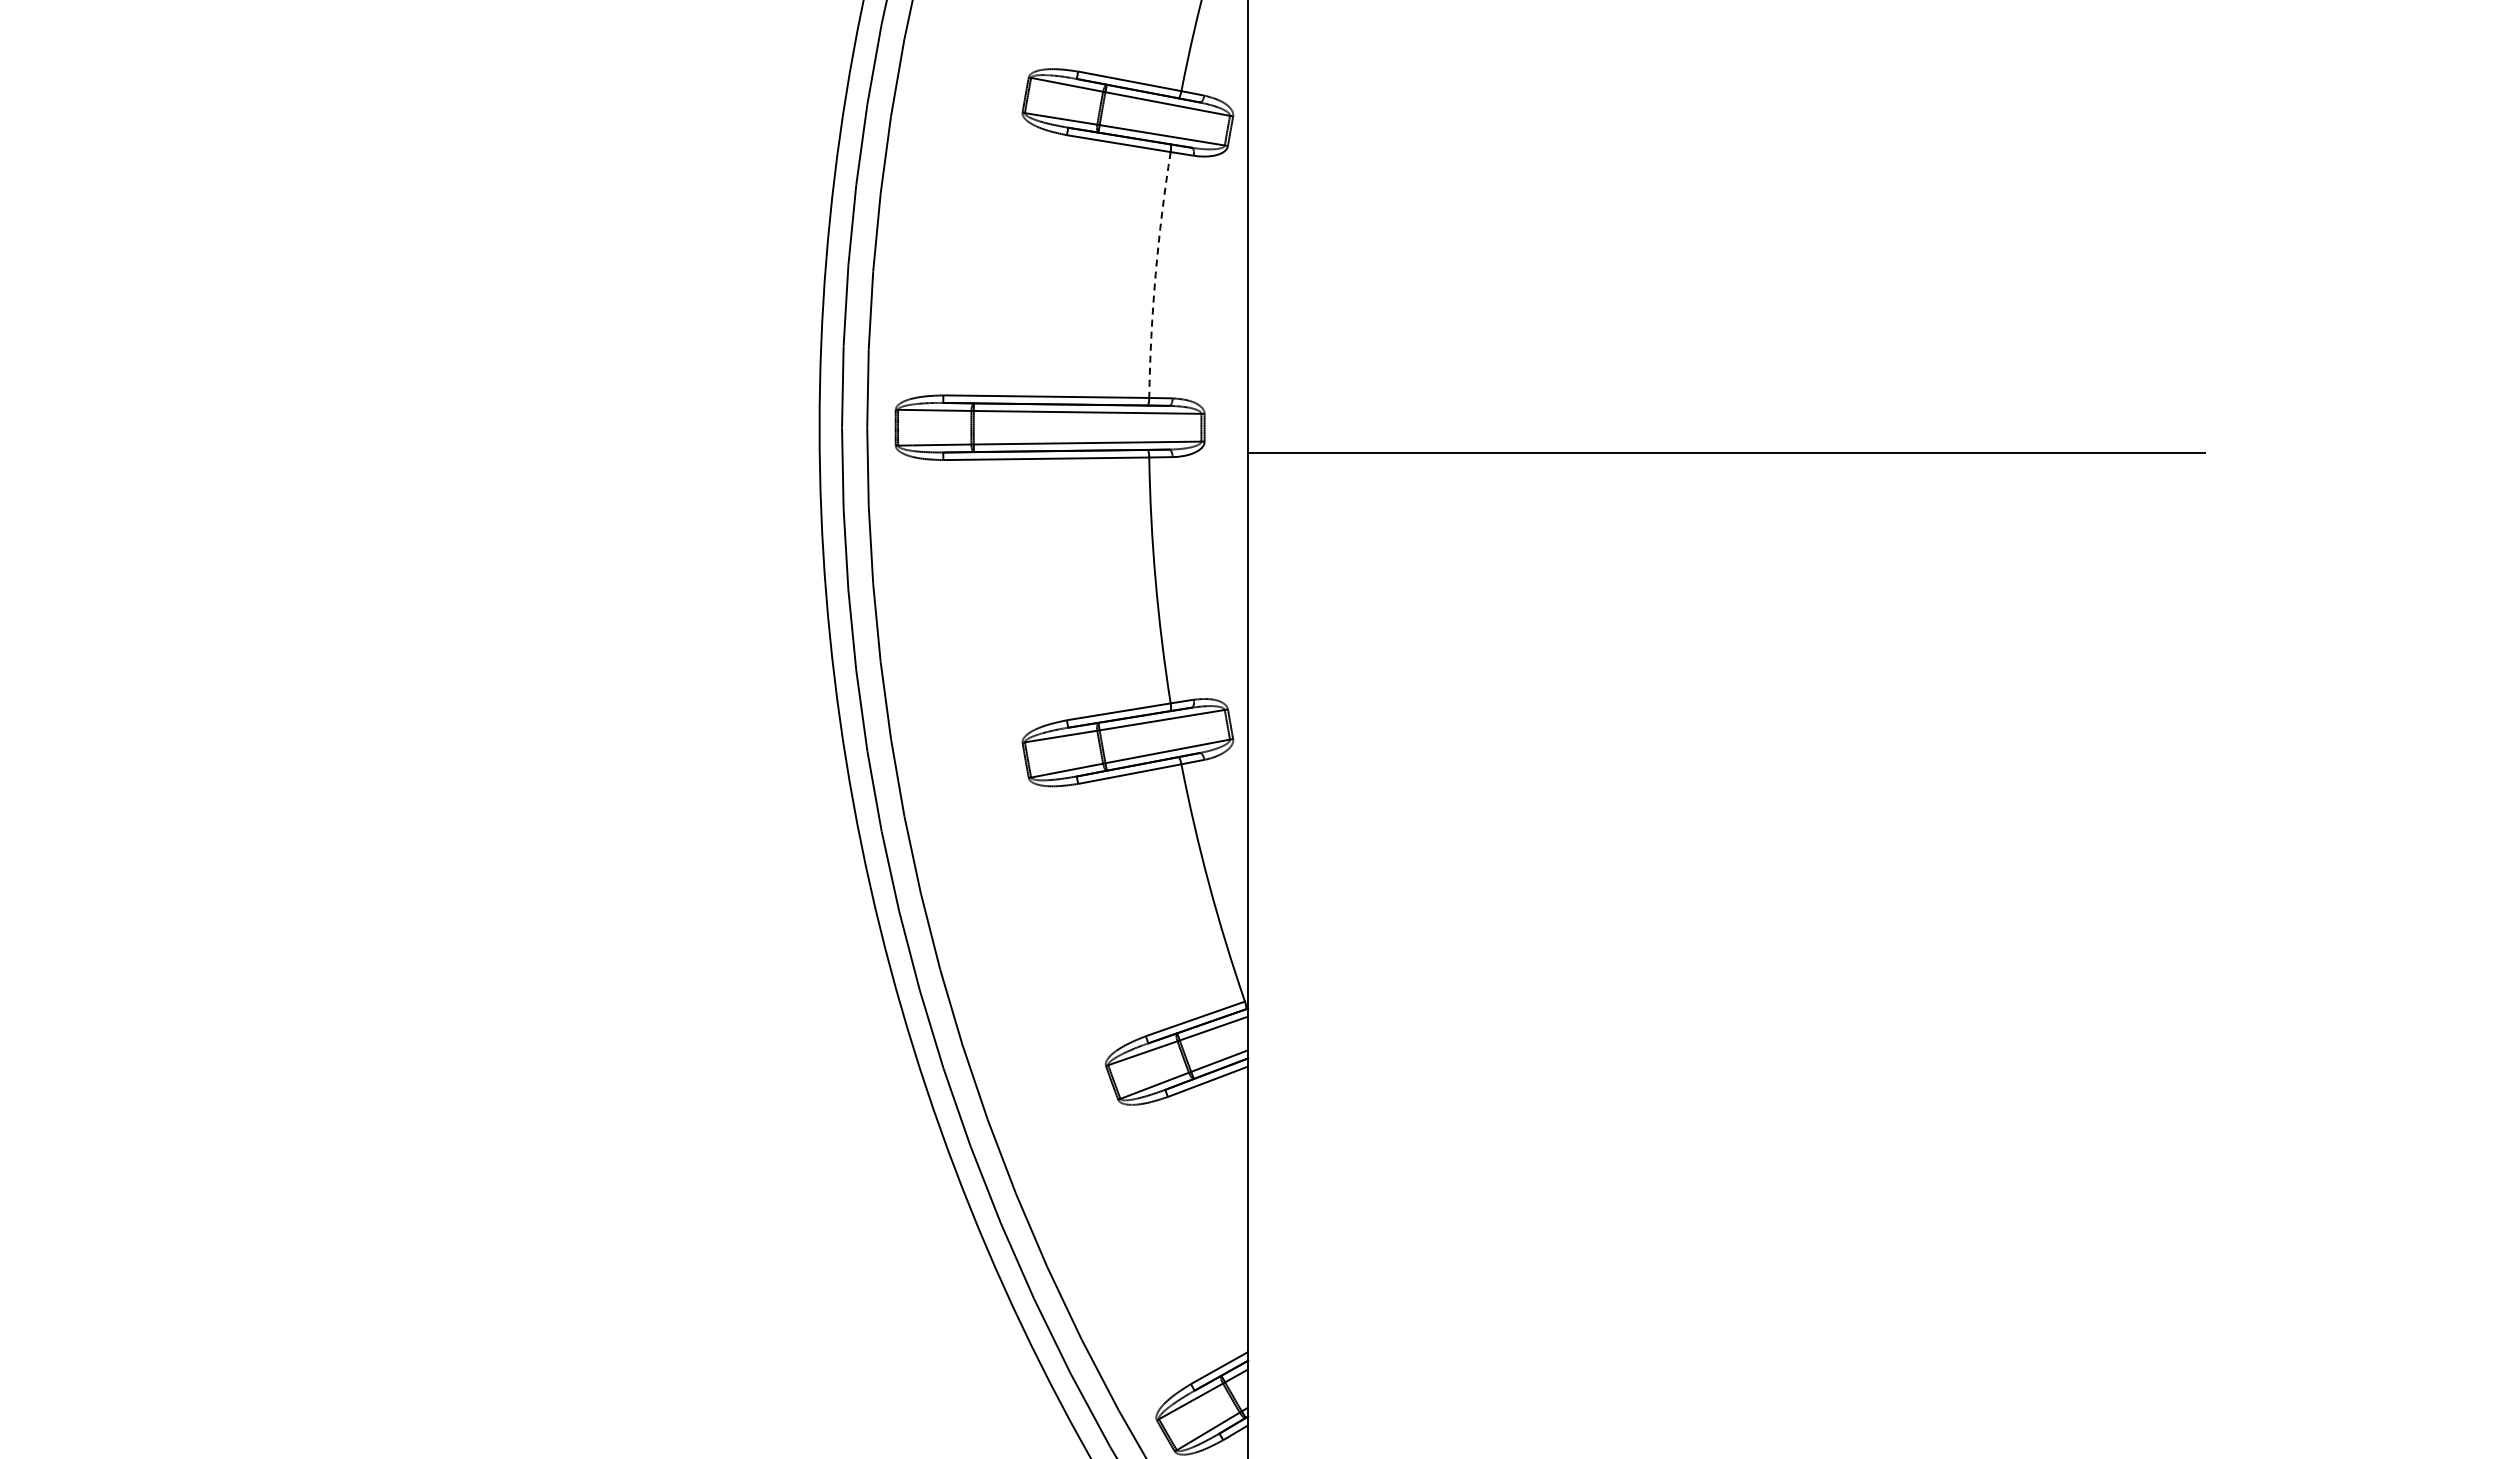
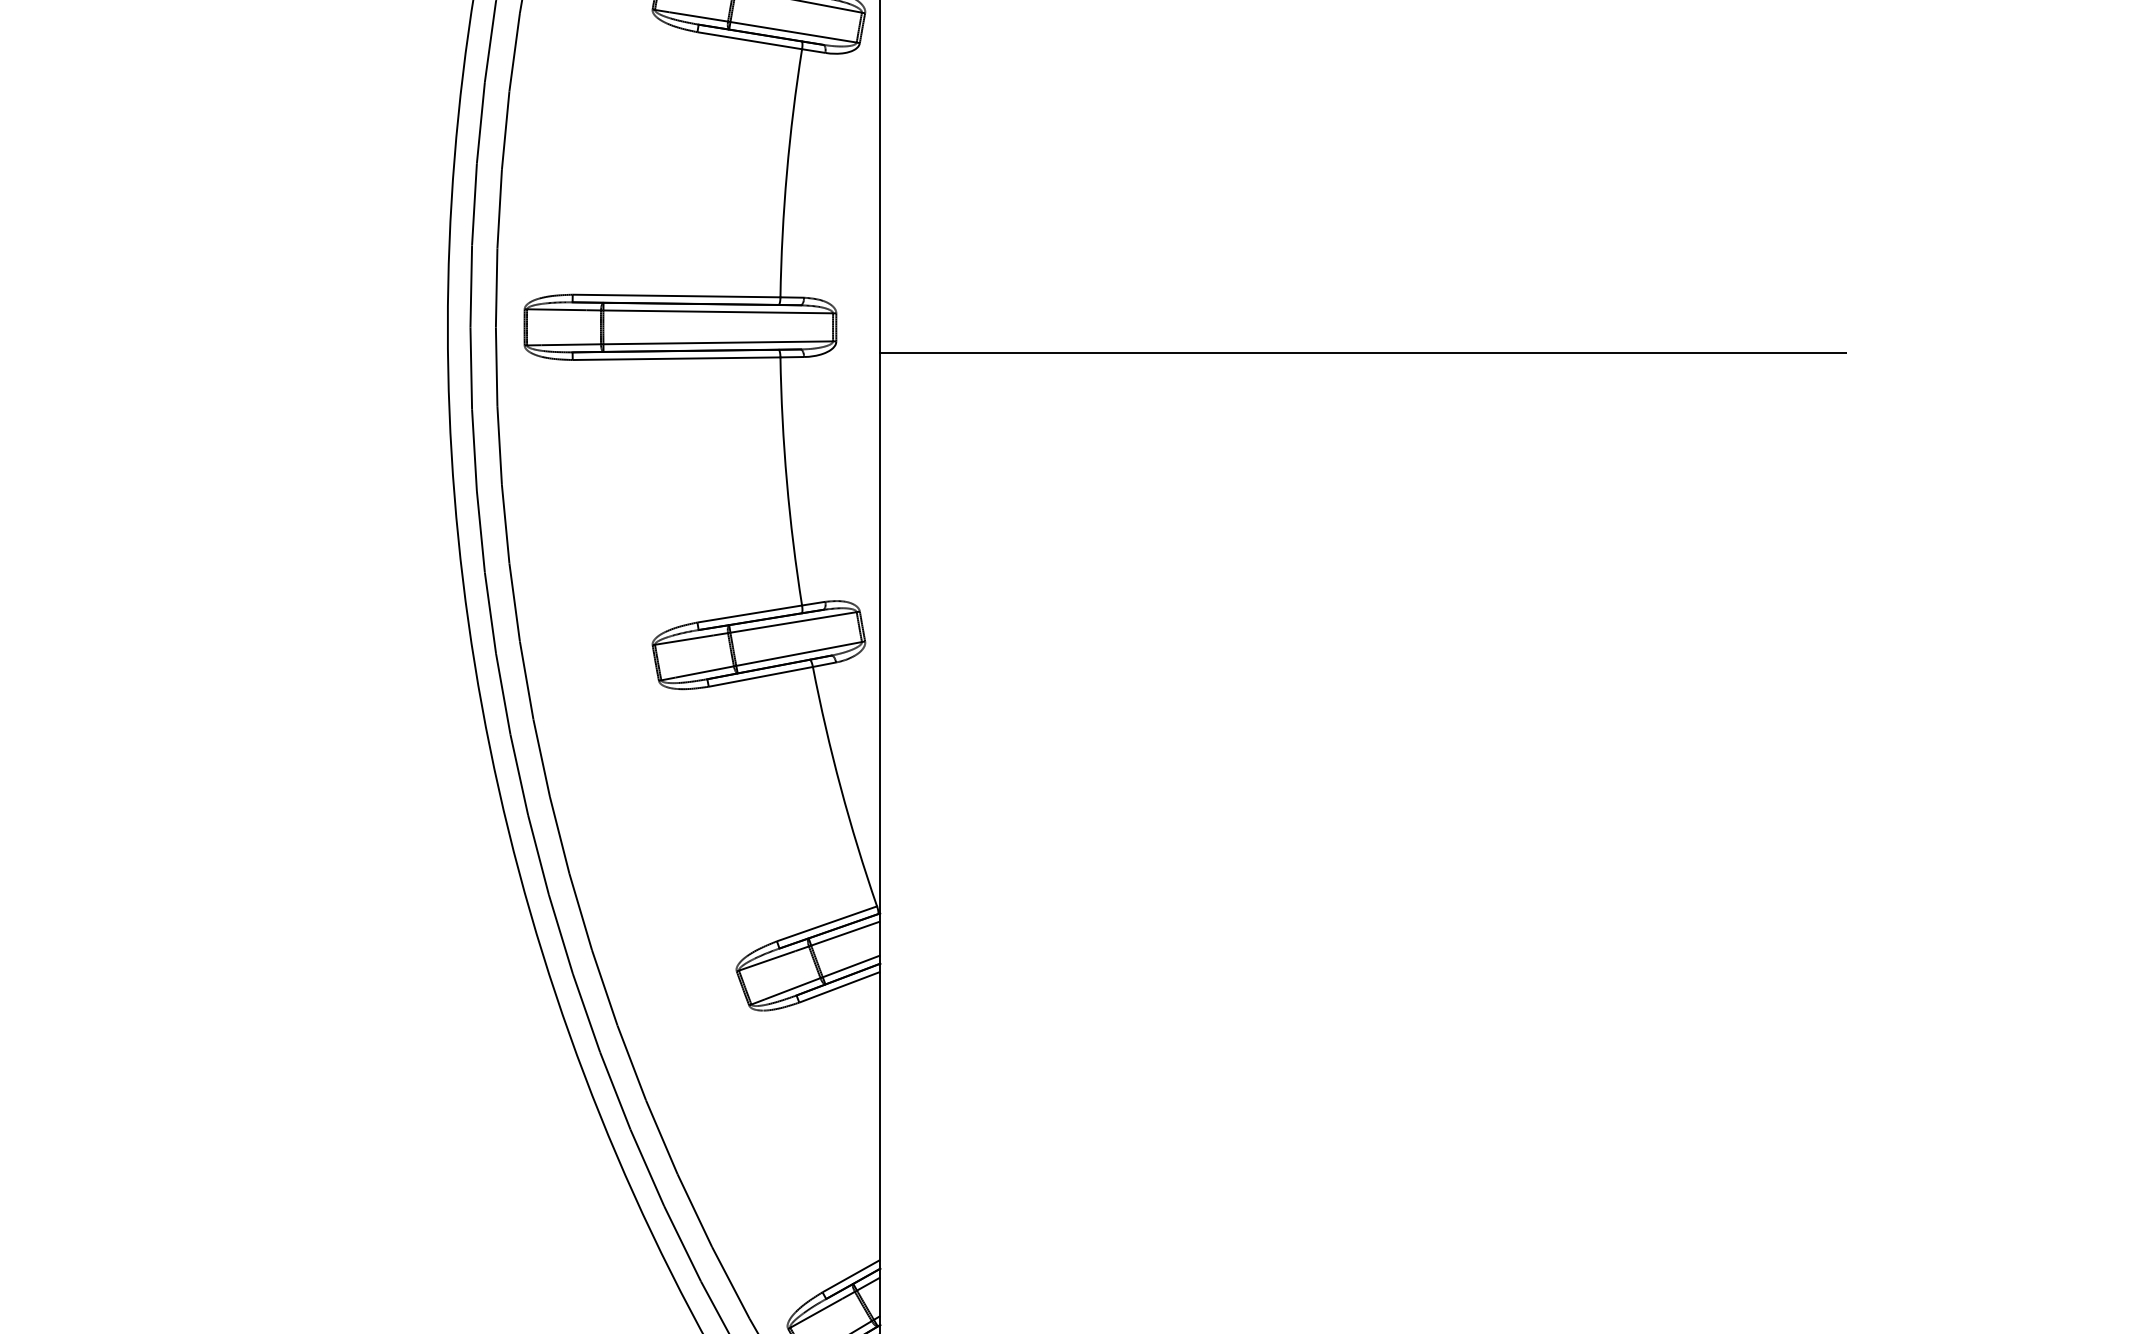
arc: (1155, 274) -> (786, 172), dashed -> solid

